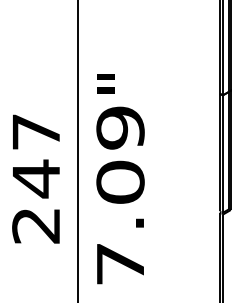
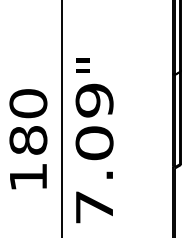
text: (36, 178) -> (28, 140), 247 -> 180

